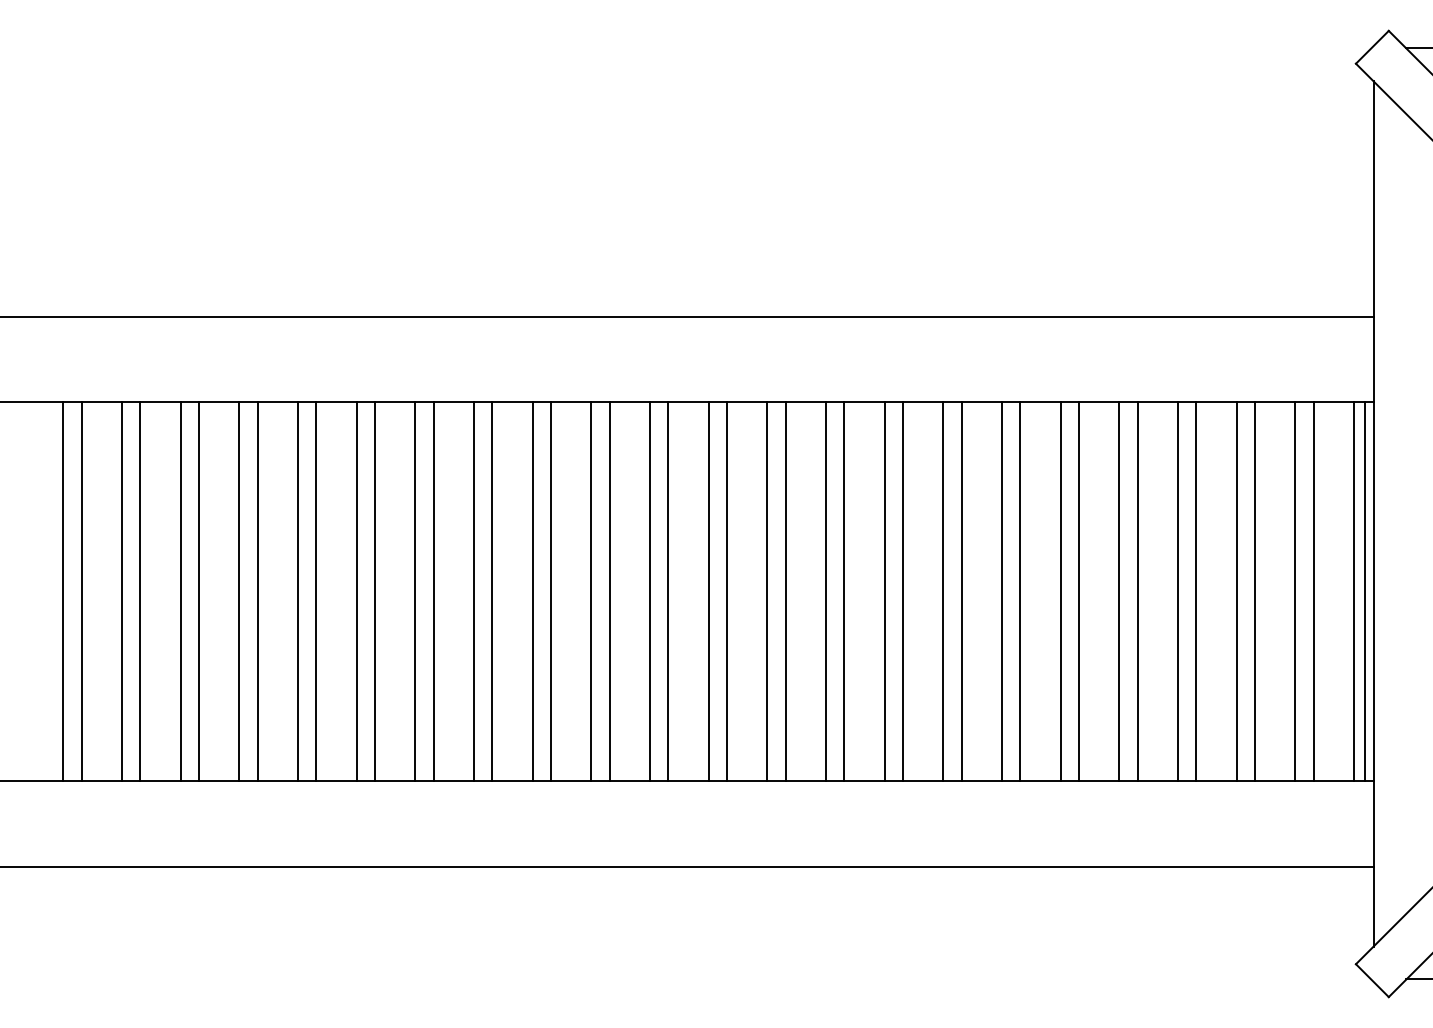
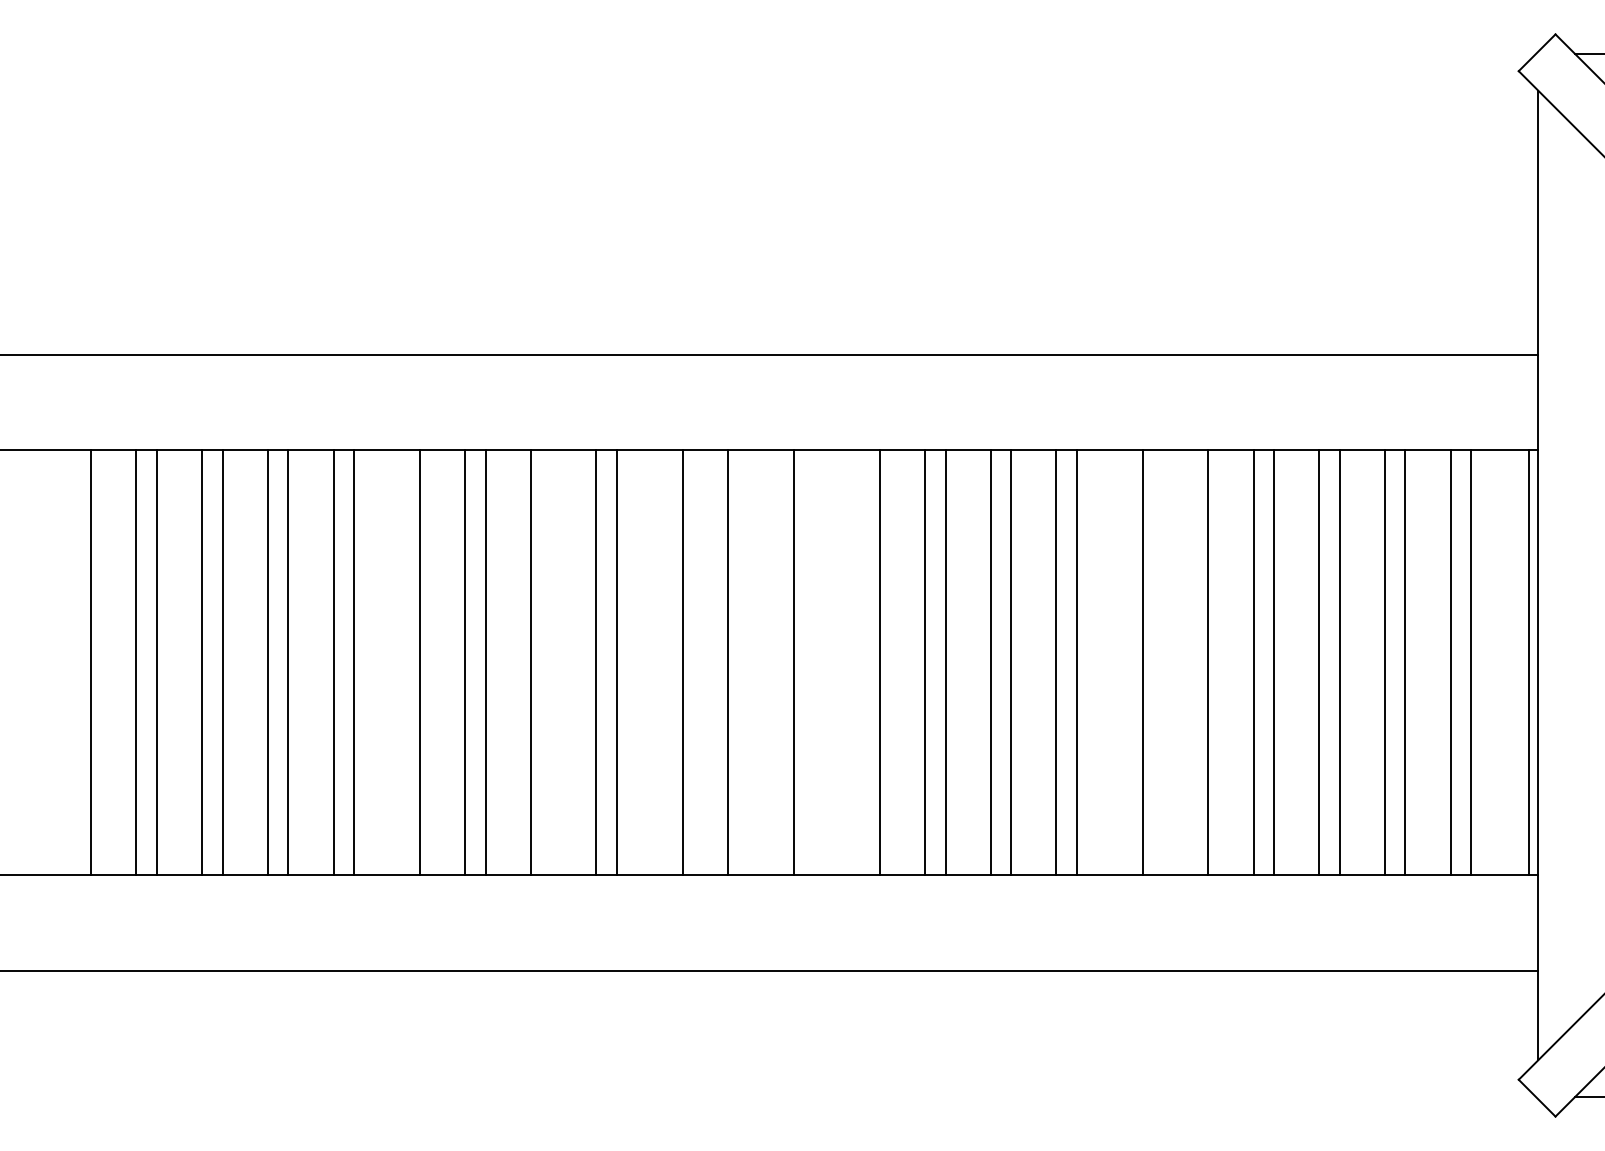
line: (62, 591) -> (70, 662), removed
line: (356, 591) -> (399, 662), removed
line: (492, 591) -> (551, 662), removed
line: (591, 591) -> (662, 662), removed
line: (668, 591) -> (748, 662), removed
line: (727, 591) -> (814, 662), removed
line: (767, 591) -> (859, 662), removed
line: (1002, 591) -> (1122, 662), removed
line: (1060, 591) -> (1187, 662), removed
line: (1353, 591) -> (1516, 662), removed

